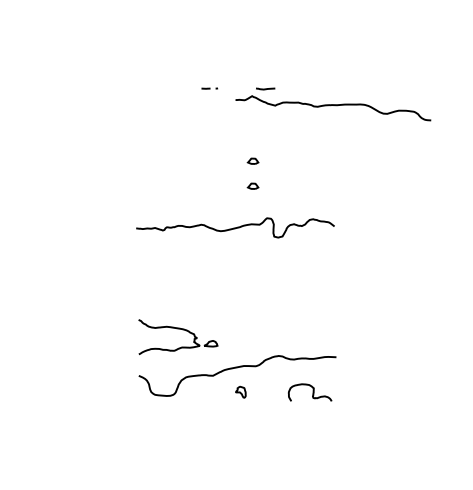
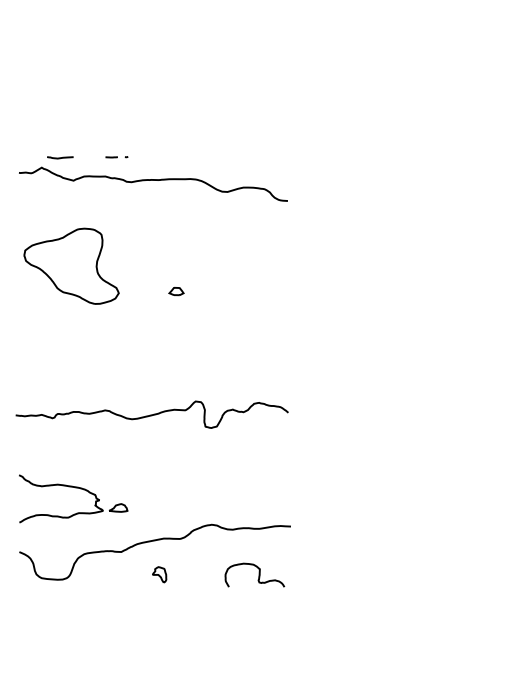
part: (333, 104) -> (153, 179), moved
part: (252, 160) -> (175, 256), removed
part: (176, 167) -> (71, 265), added
curve: (235, 227) -> (152, 414), moved

